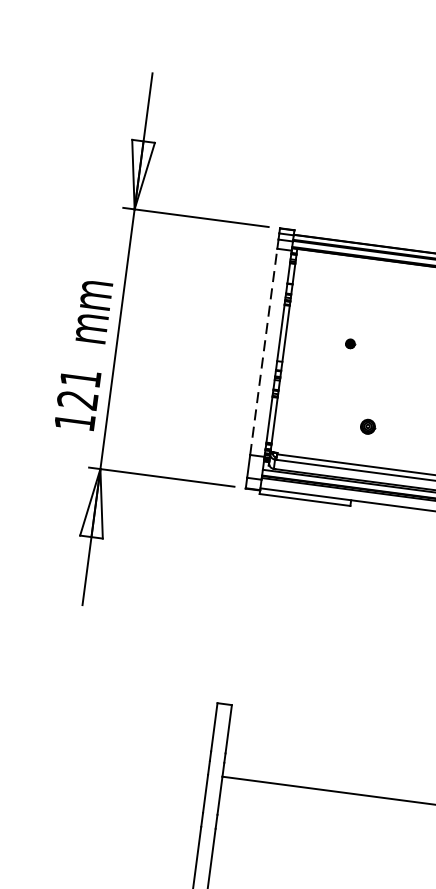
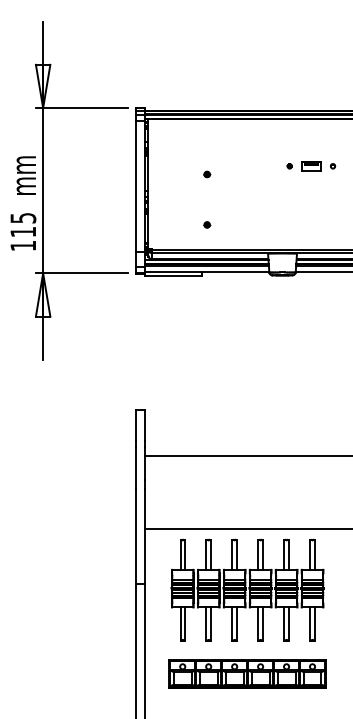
part: (350, 344) -> (207, 174), moved
line: (263, 351) -> (135, 186), dashed -> solid
text: (79, 389) -> (23, 225), 121 -> 115
part: (368, 426) -> (207, 224), size x0.62

